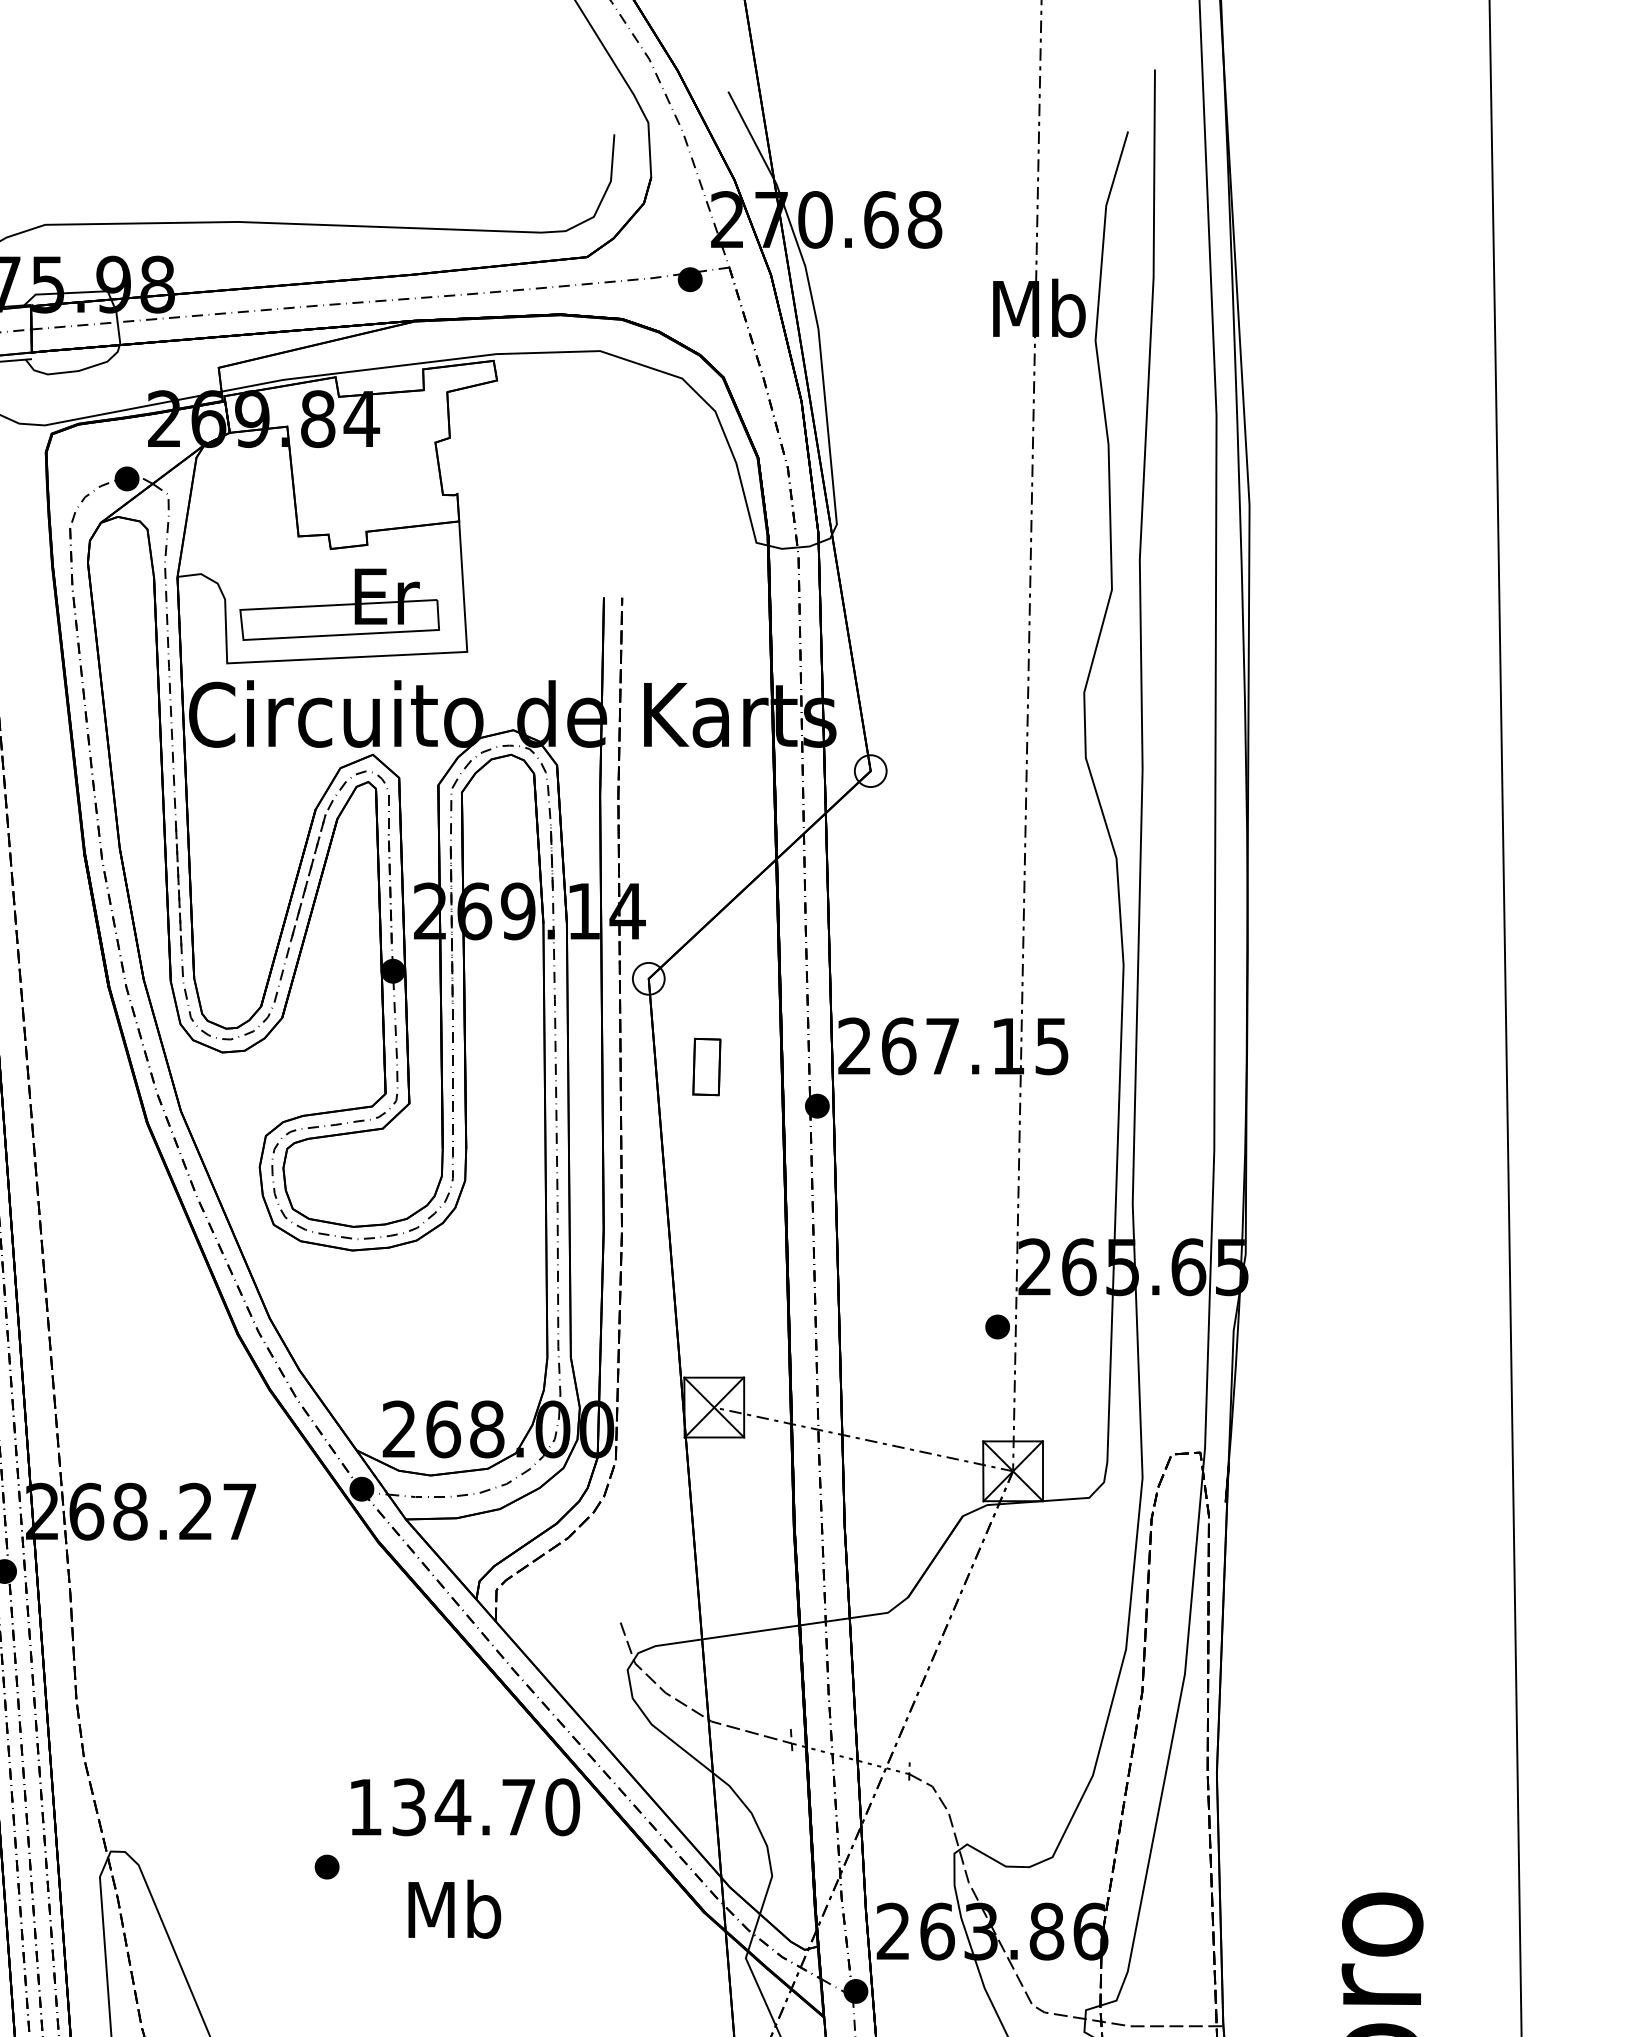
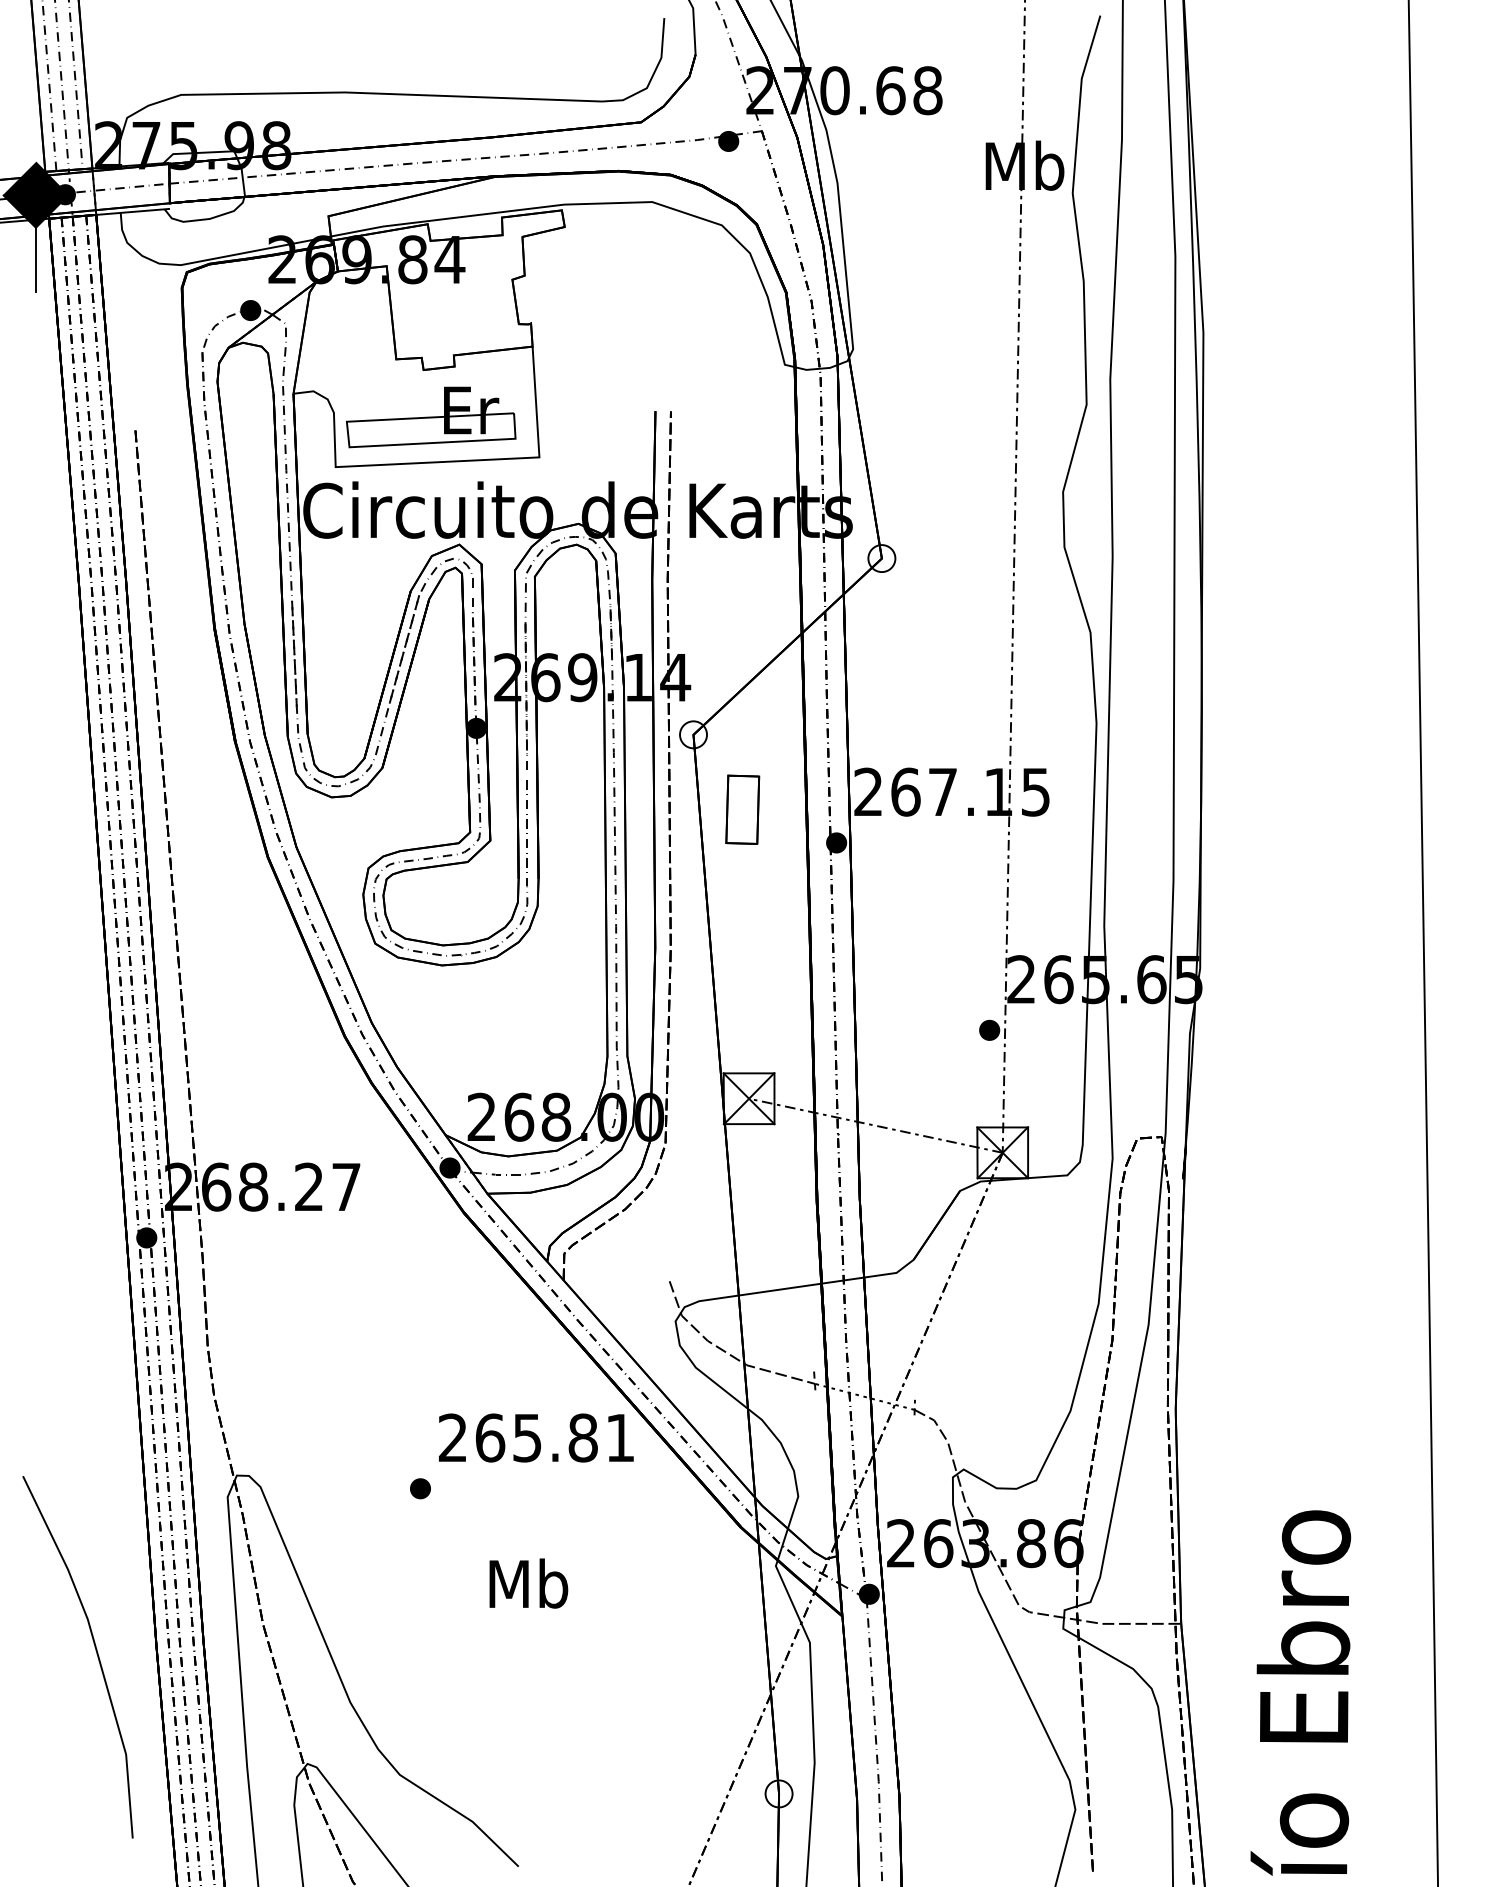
part: (706, 1066) -> (742, 809), size x1.43
text: (463, 1806) -> (536, 1437), 134.70 -> 265.81
text: (454, 1909) -> (528, 1583), moved

